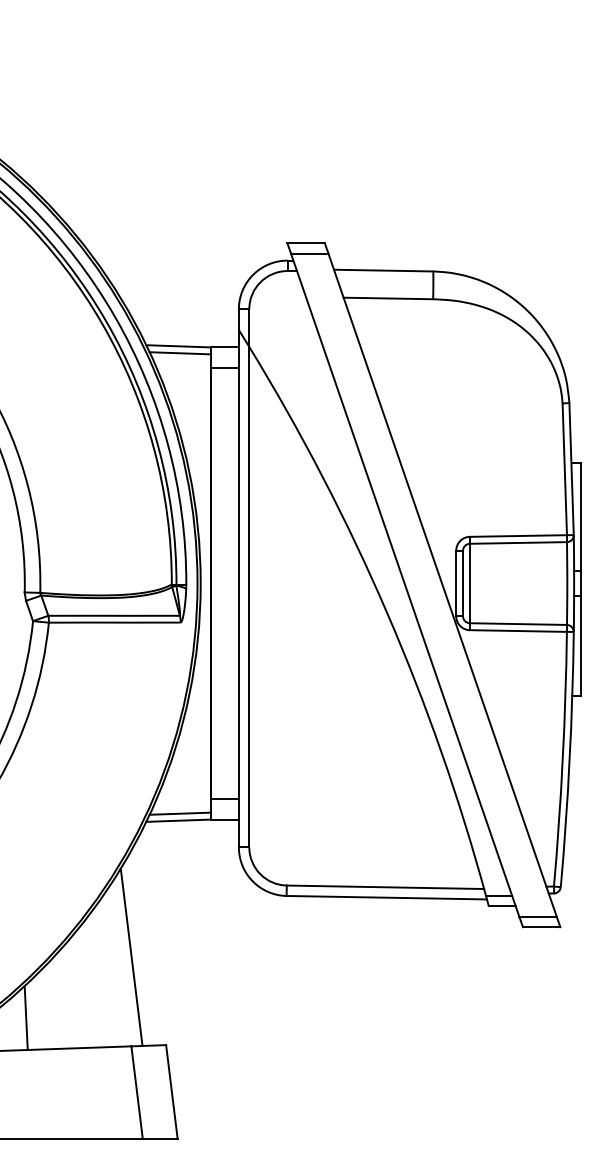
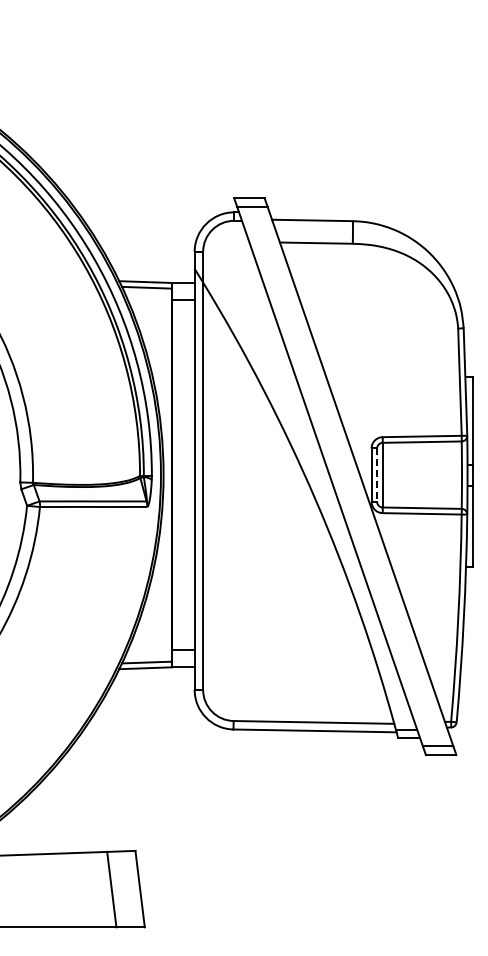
line: (463, 583) -> (377, 475), solid -> dashed
line: (131, 957) -> (107, 779), removed
line: (26, 1017) -> (21, 828), removed

